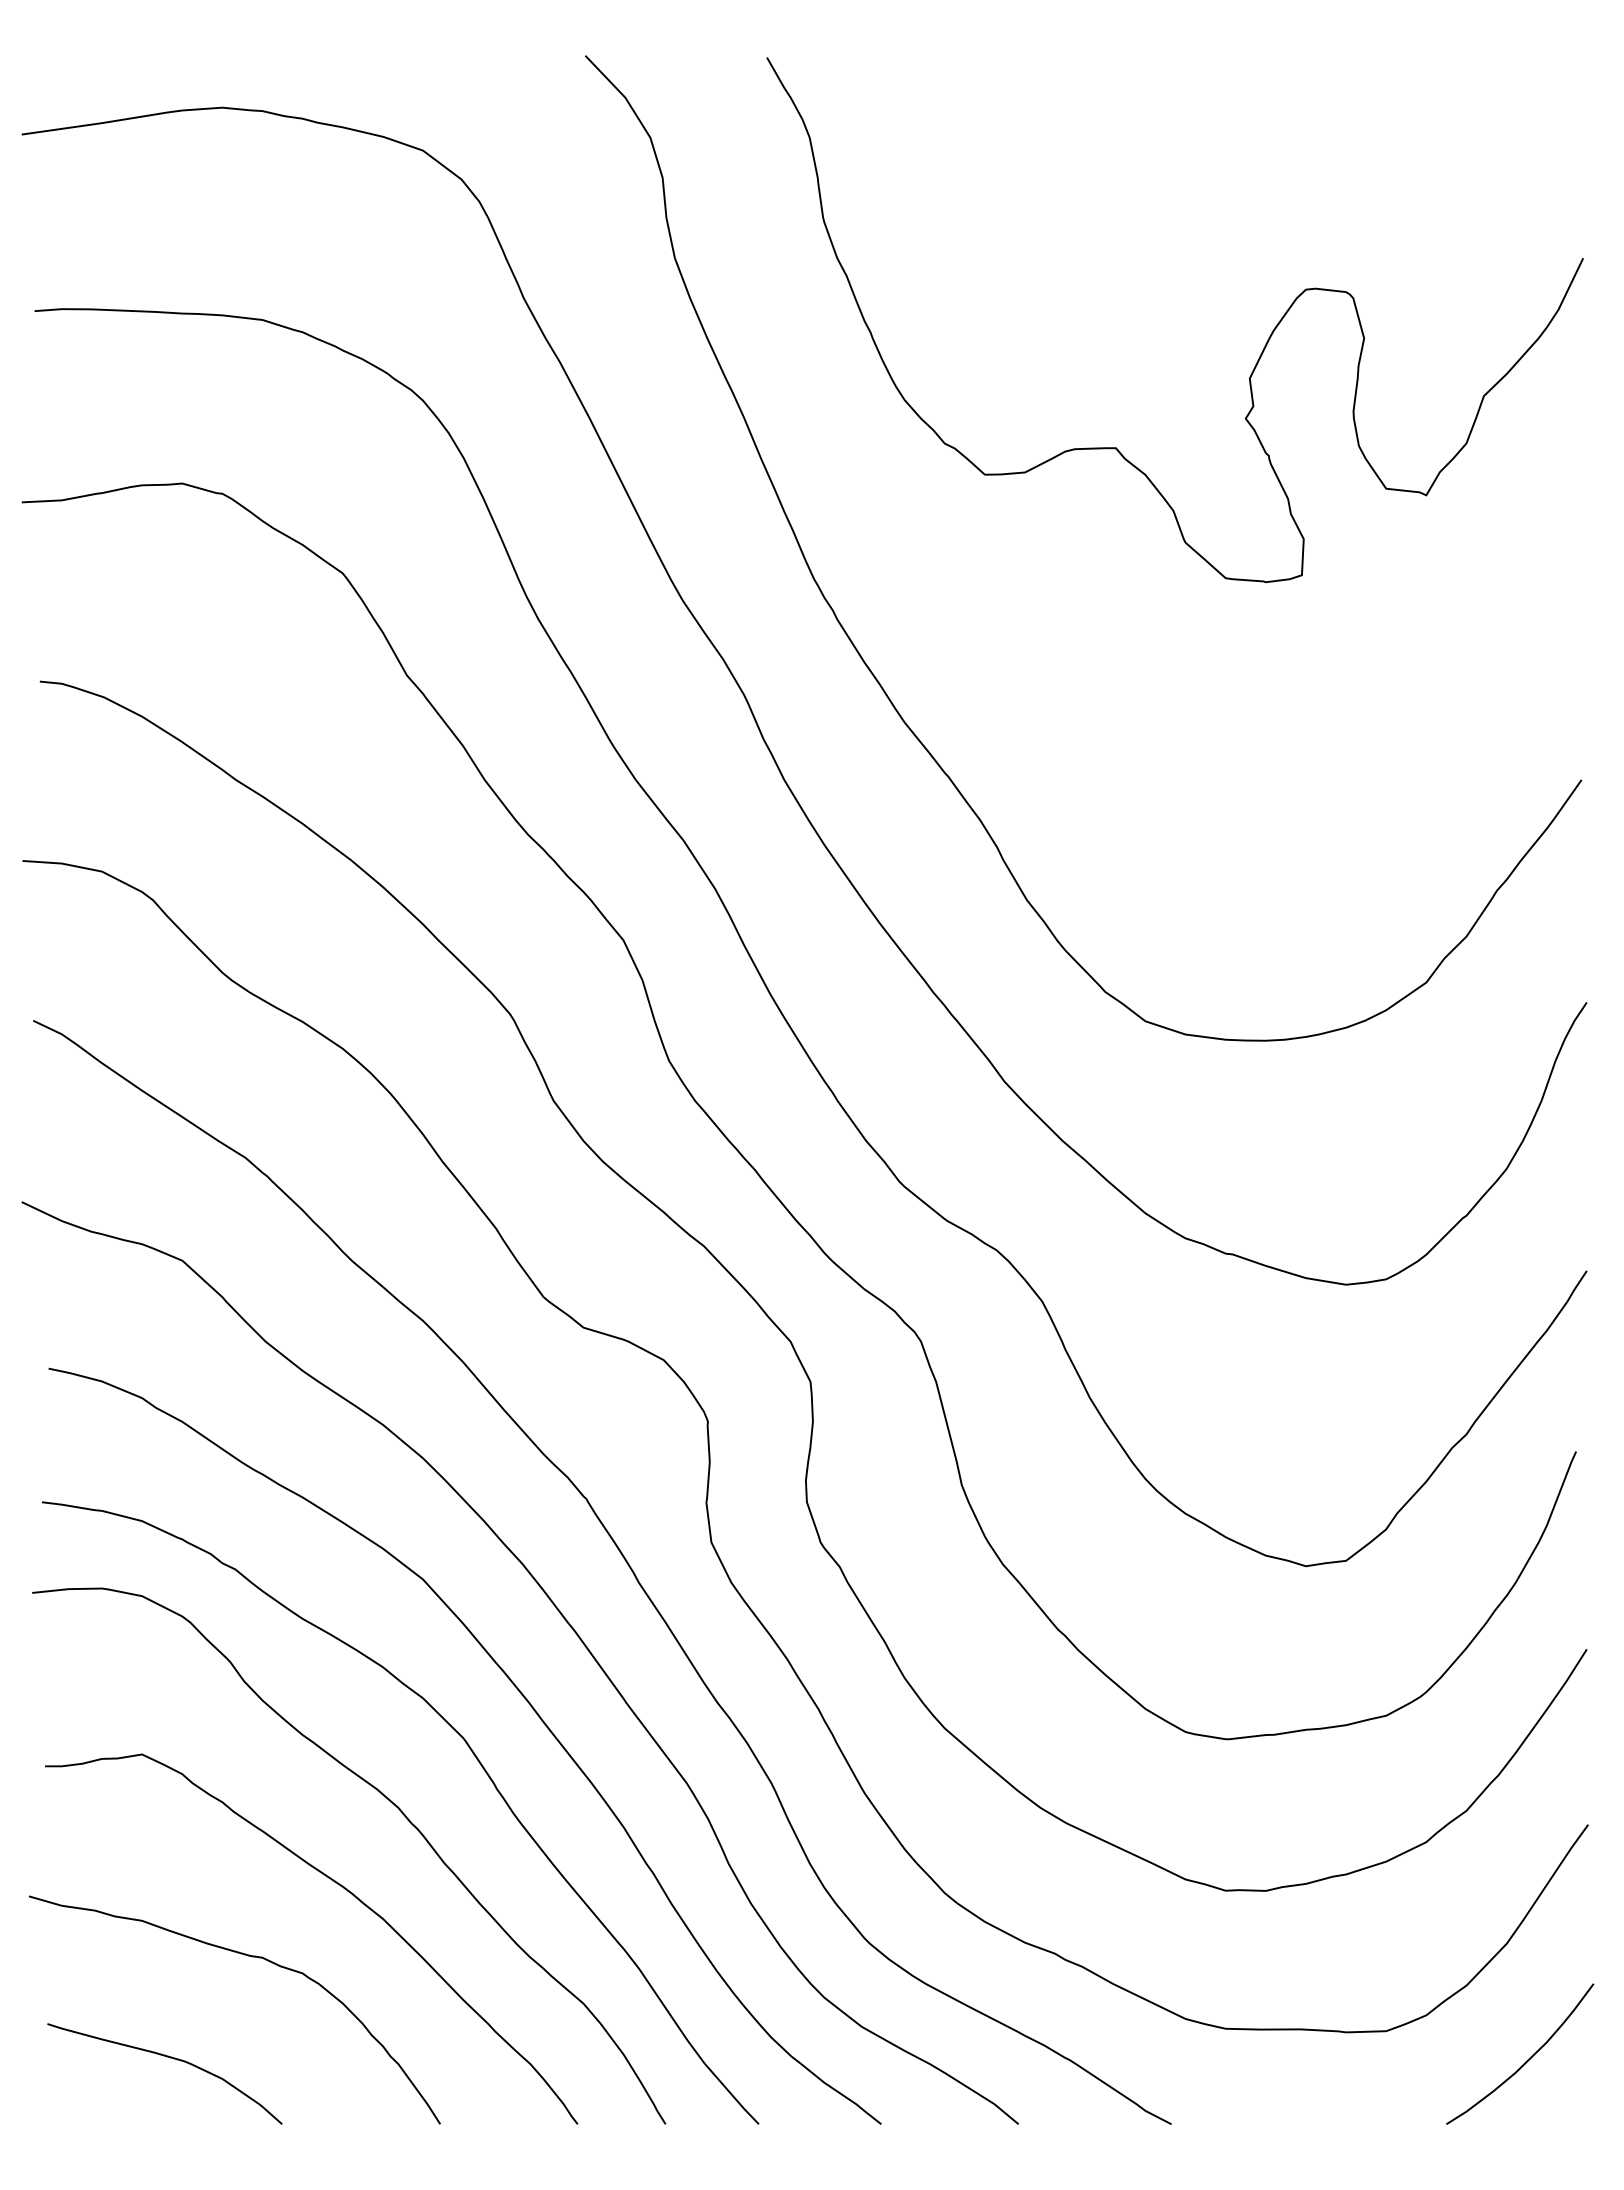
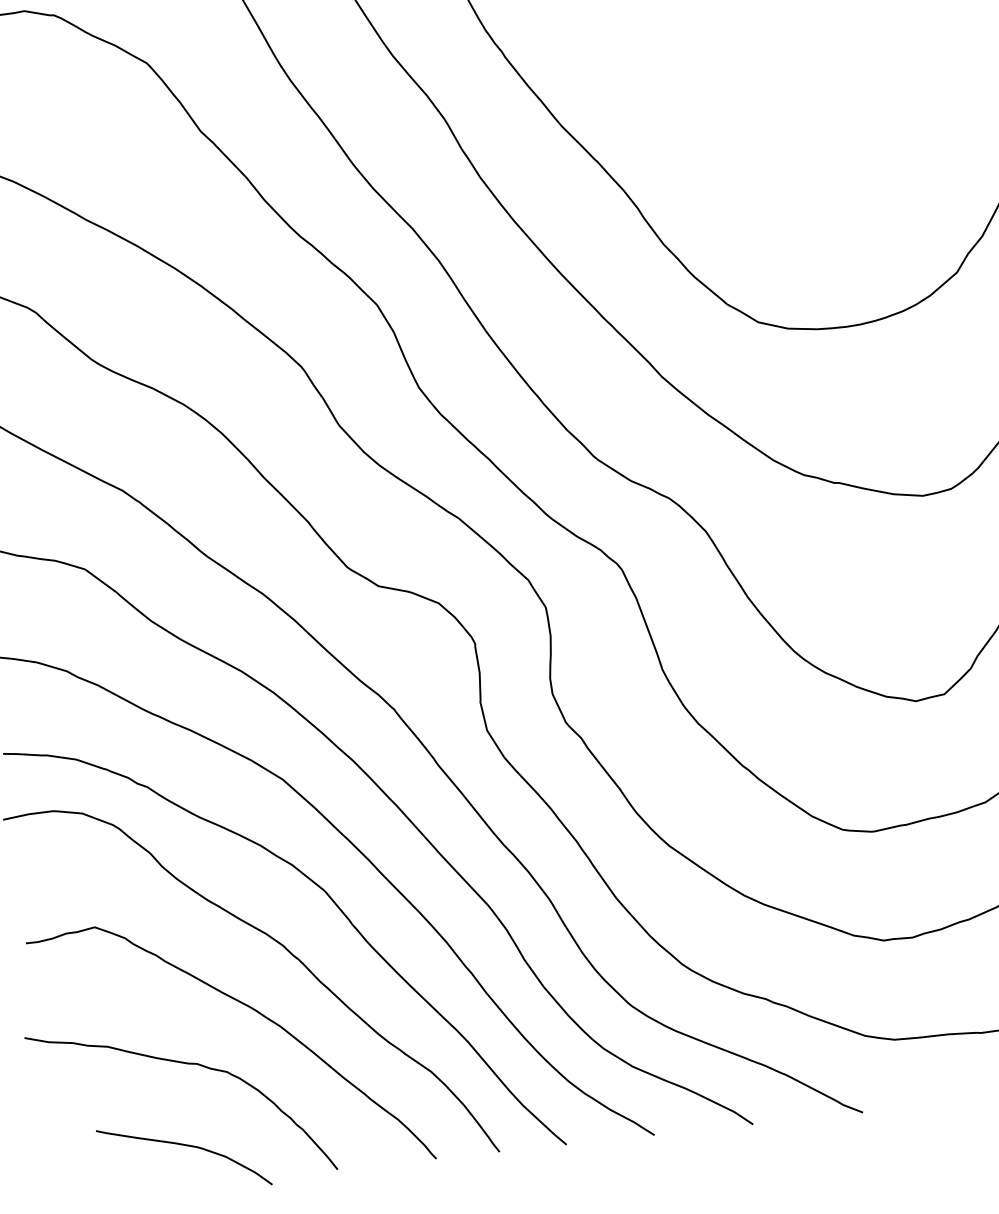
curve: (166, 2057) -> (184, 1145), moved

